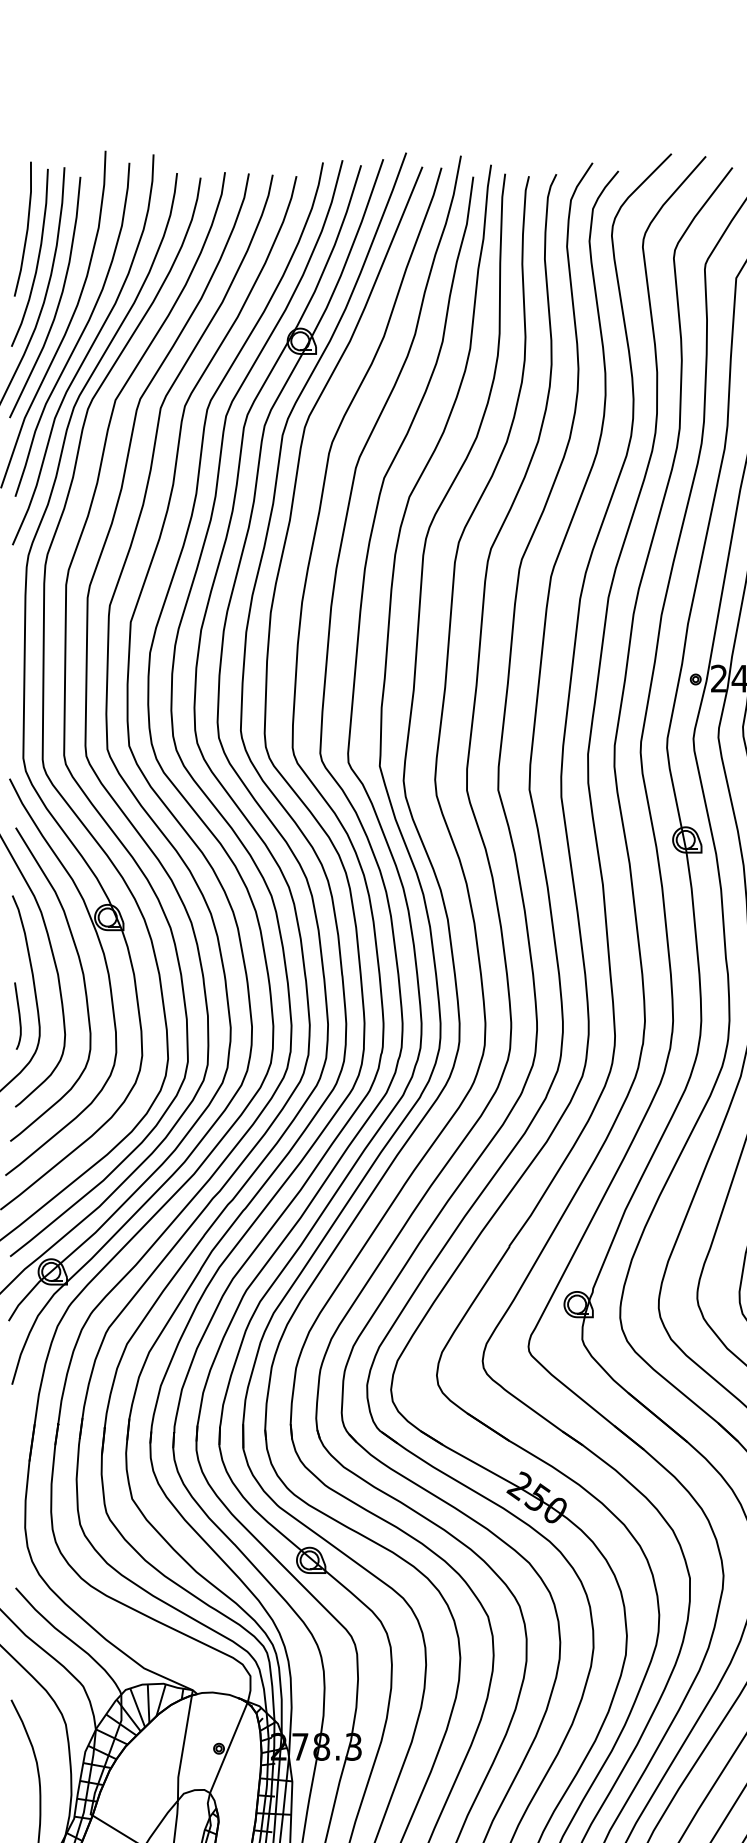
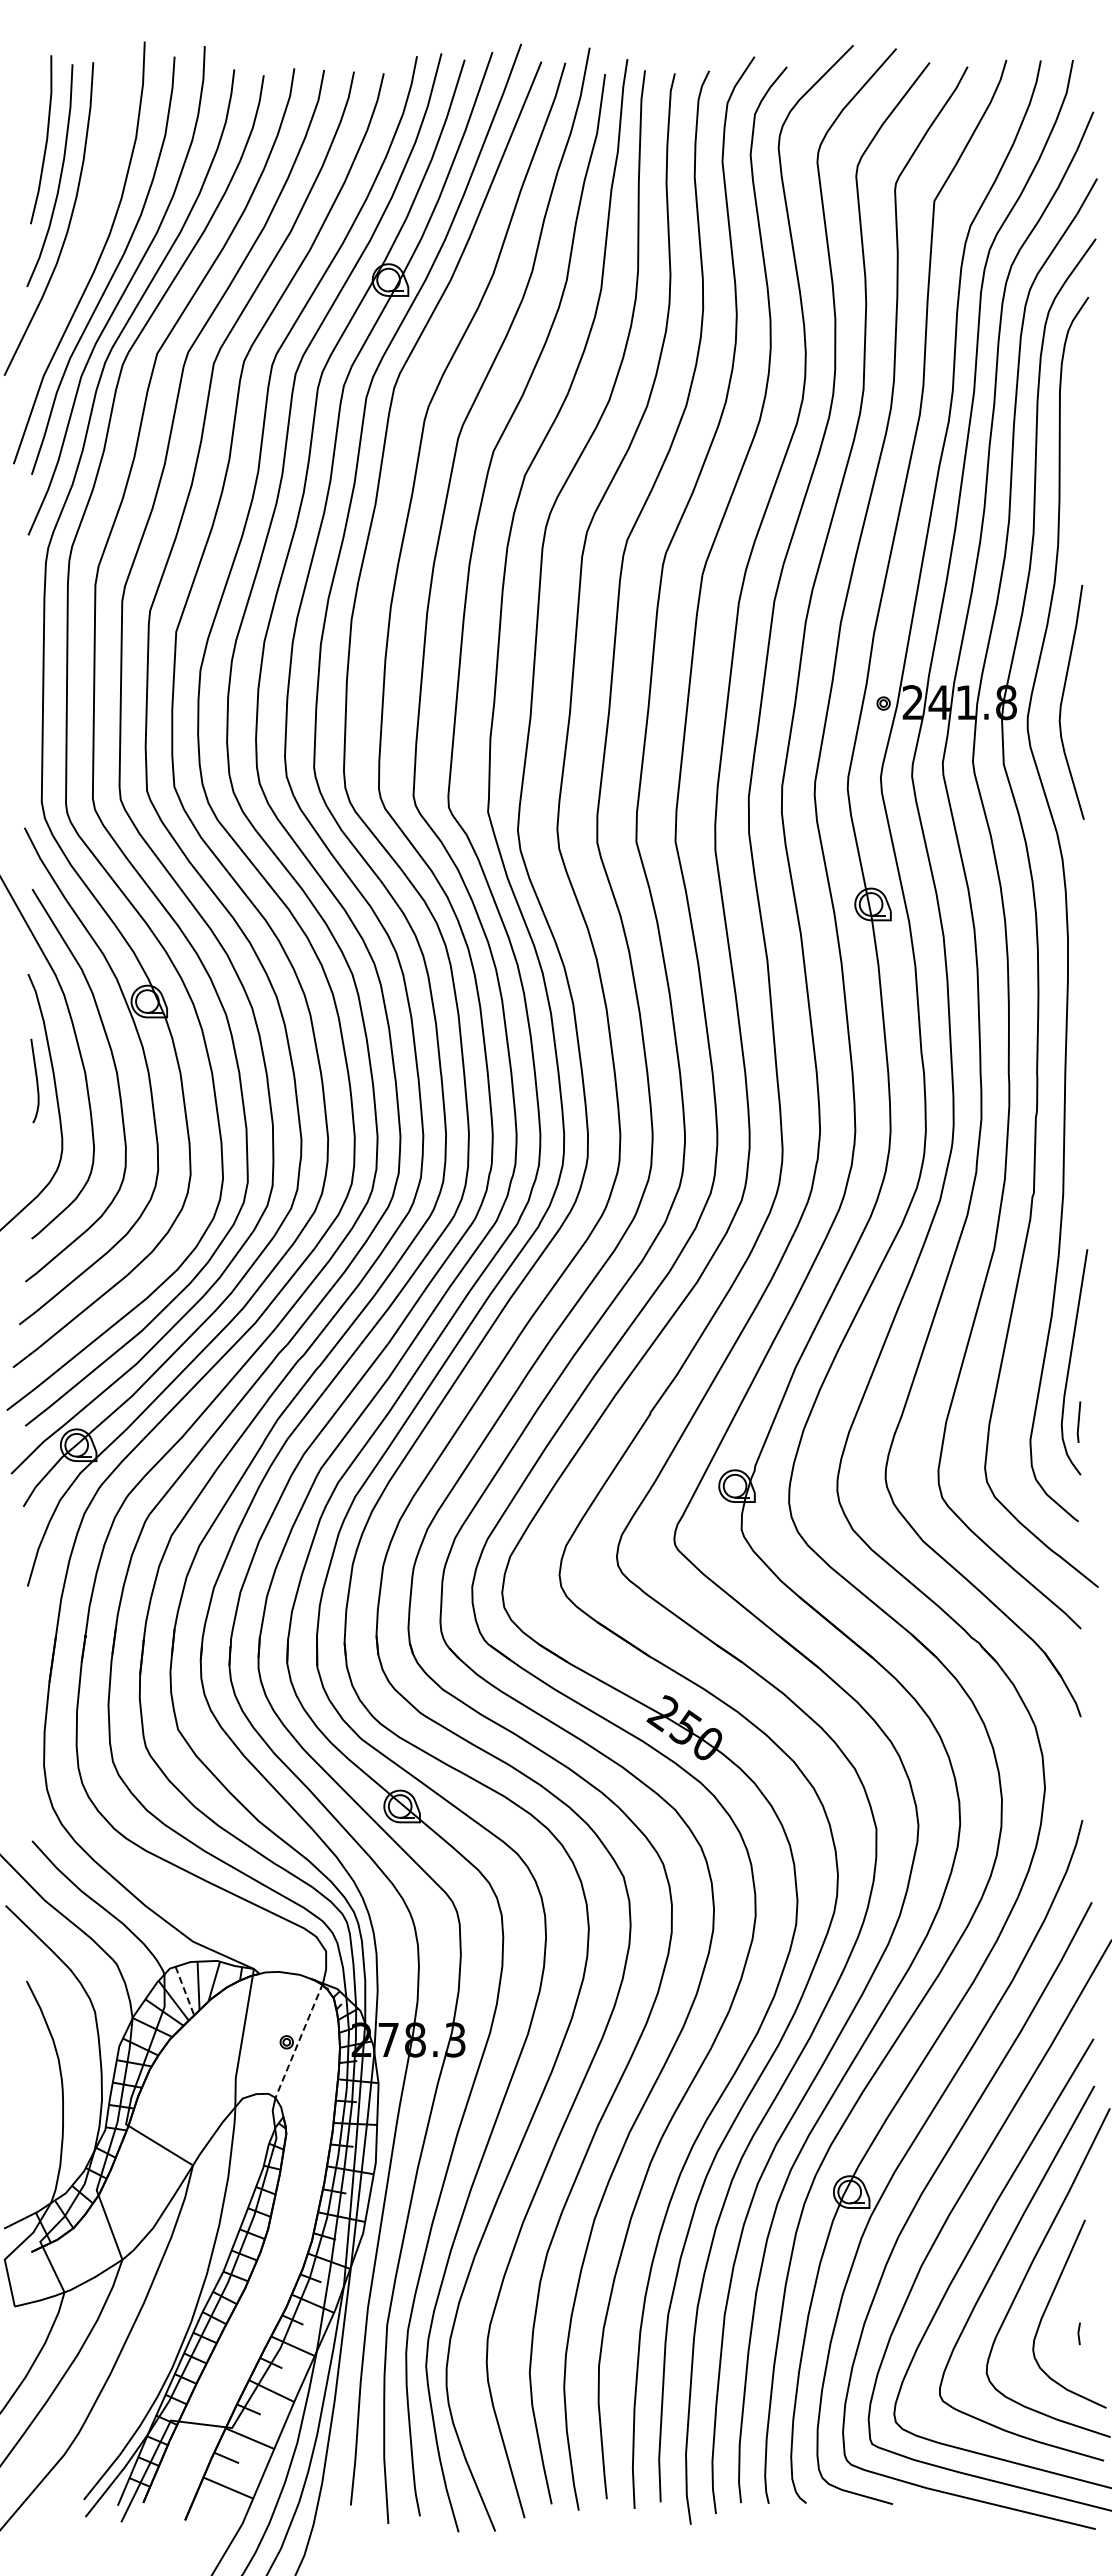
curve: (58, 302) -> (85, 231), removed
curve: (19, 1015) -> (36, 1080), moved
line: (138, 1708) -> (185, 1991), solid -> dashed
line: (229, 1747) -> (299, 2040), solid -> dashed

